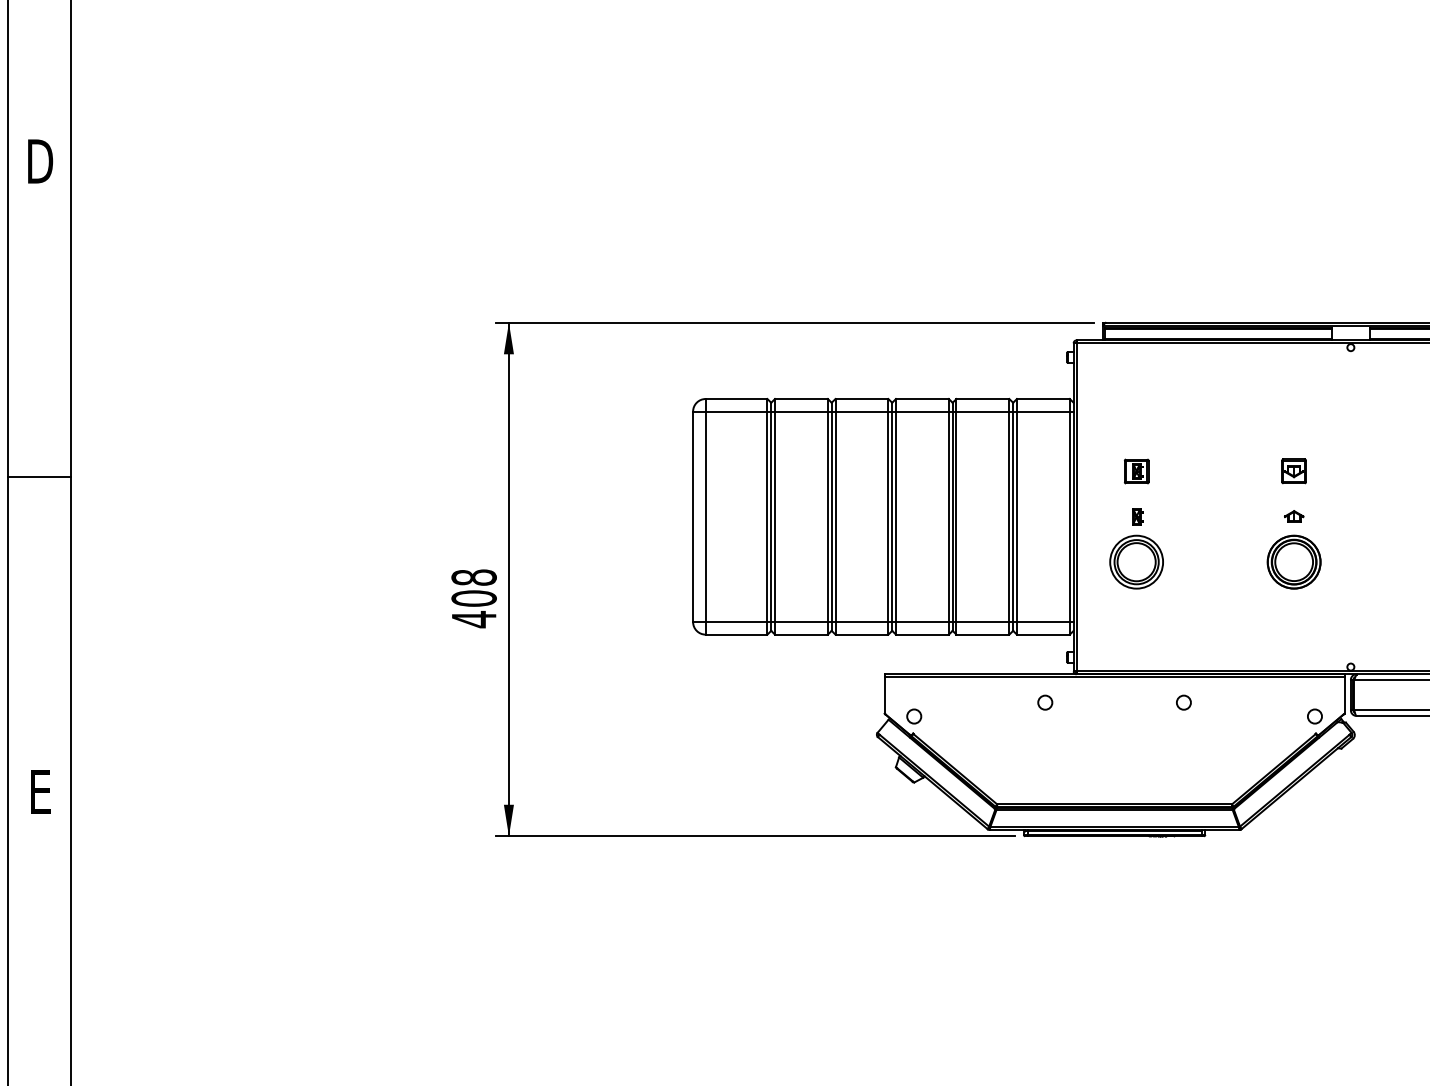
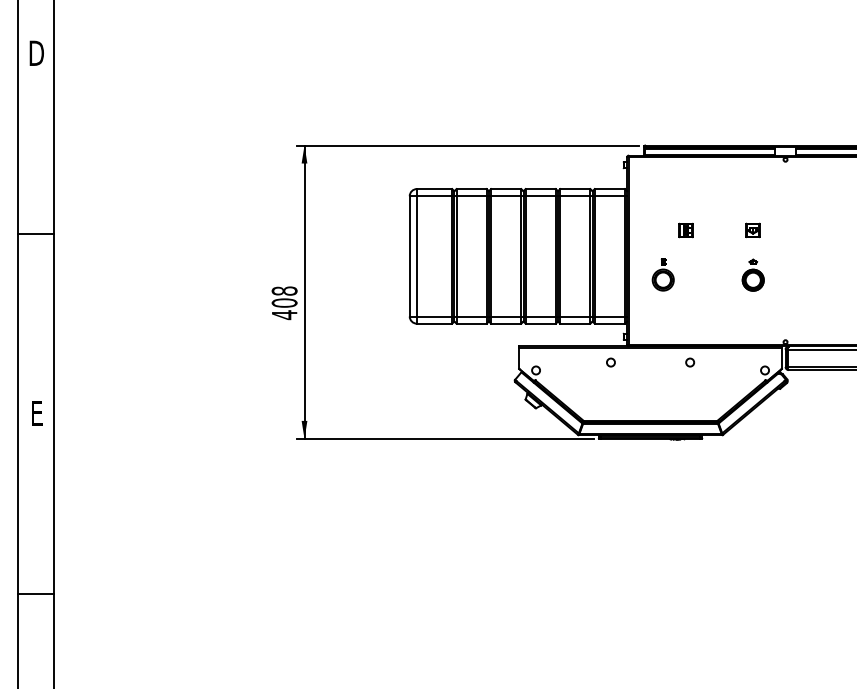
part: (1135, 471) -> (685, 230), moved
part: (1137, 548) -> (663, 274), size x0.7
part: (1294, 550) -> (753, 275), size x0.7

